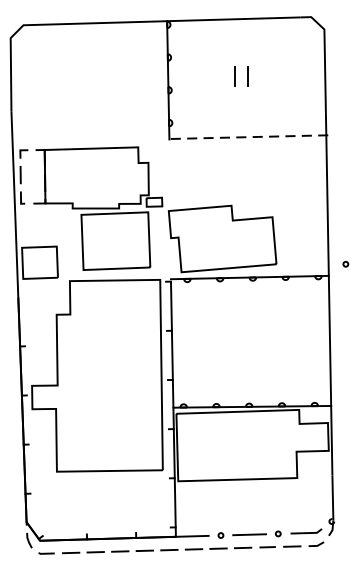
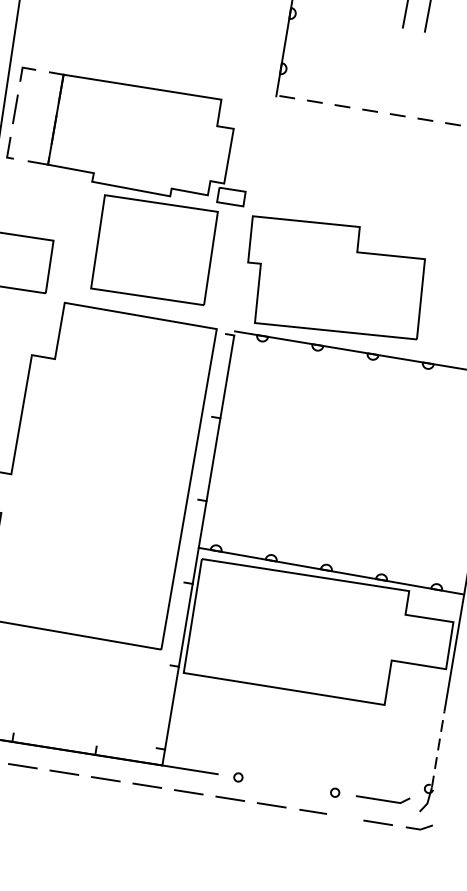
line: (332, 497) -> (437, 748), solid -> dashed
line: (249, 534) -> (286, 784), removed
part: (303, 544) -> (397, 822), moved

